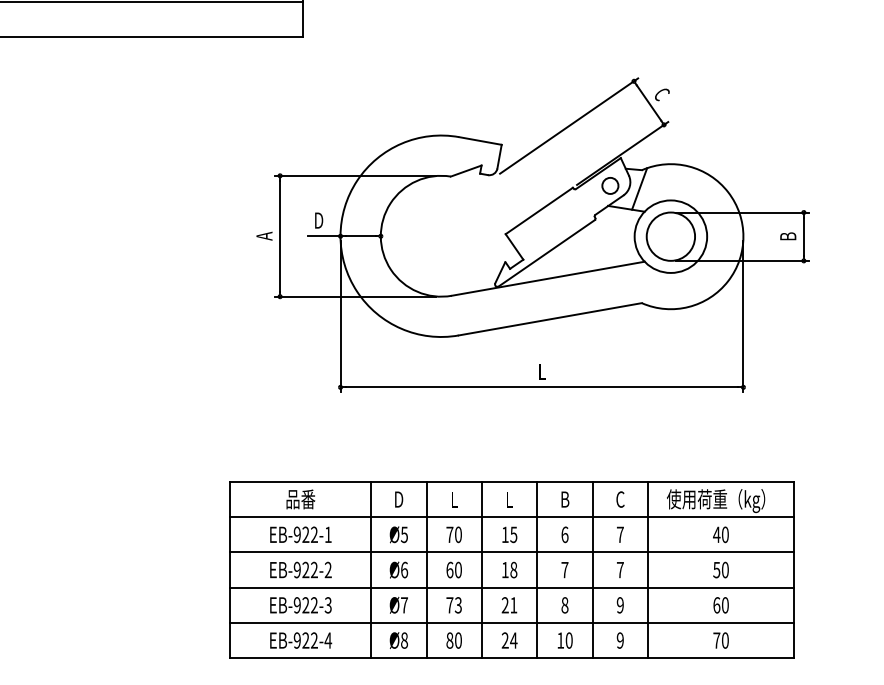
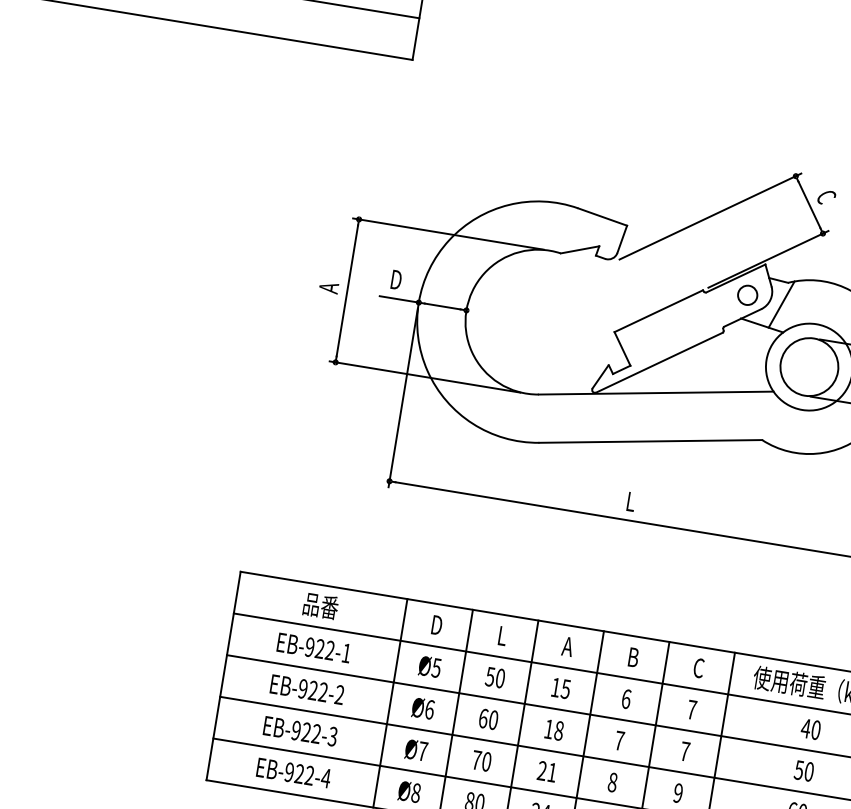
text: (509, 499) -> (567, 646), L -> A
text: (449, 534) -> (489, 676), 70 -> 50
text: (457, 605) -> (485, 761), 73 -> 70

